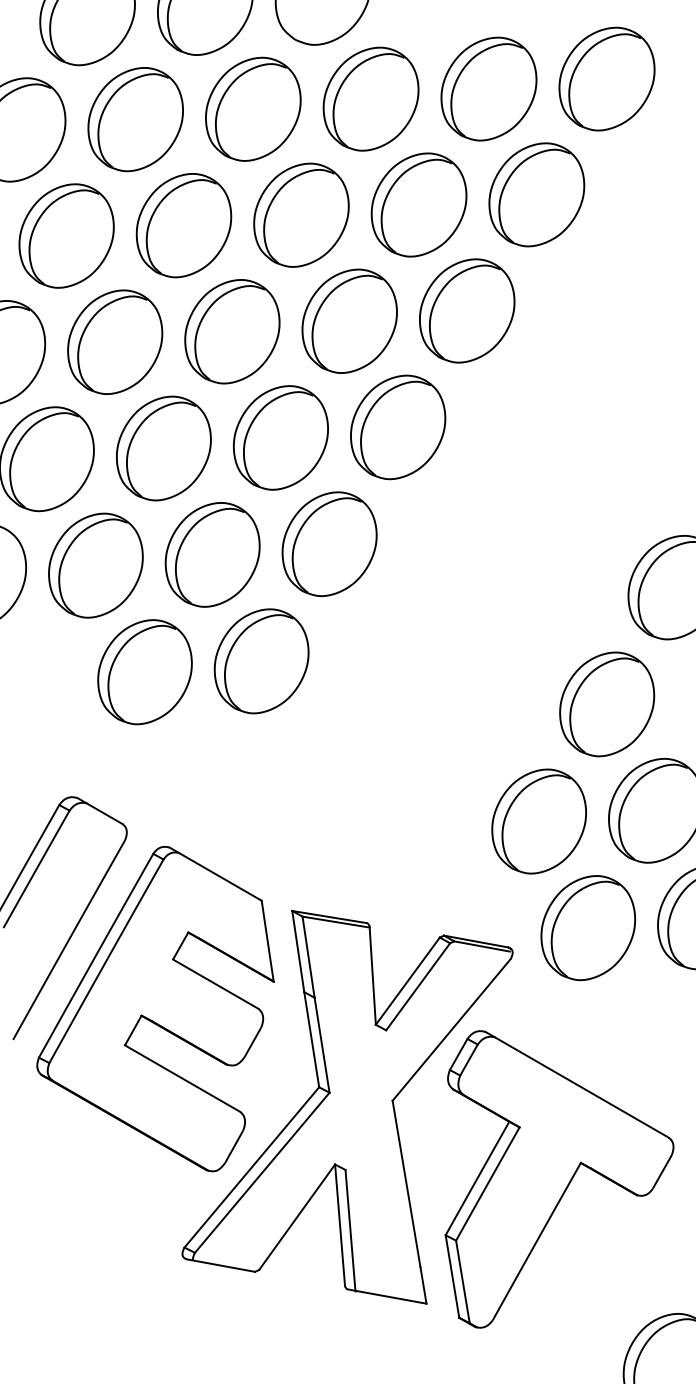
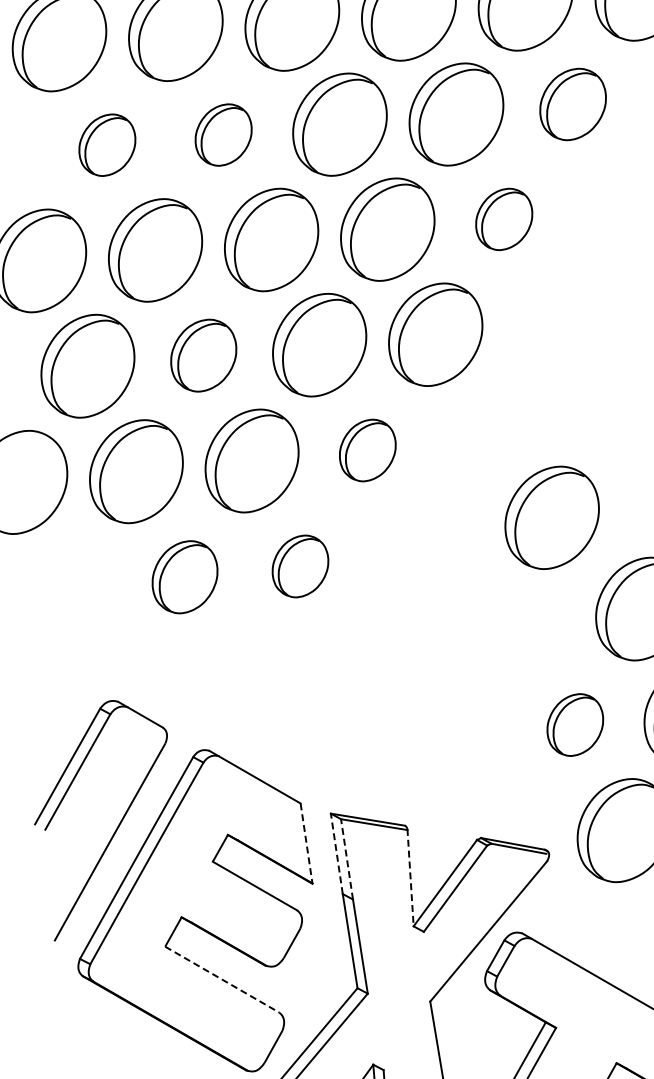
part: (536, 194) -> (572, 104), size x0.7
part: (183, 225) -> (223, 134), size x0.6
part: (66, 235) -> (107, 144), size x0.6
part: (467, 310) -> (504, 218), size x0.6
part: (163, 448) -> (203, 355), size x0.7
part: (329, 544) -> (367, 450), size x0.6
part: (515, 611) -> (551, 517), added
part: (261, 661) -> (300, 566), size x0.6
part: (144, 672) -> (184, 577), size x0.7
part: (538, 821) -> (574, 725), size x0.6
line: (267, 941) -> (306, 843), solid -> dashed
line: (298, 951) -> (337, 853), solid -> dashed
line: (308, 957) -> (346, 859), solid -> dashed
line: (372, 976) -> (410, 878), solid -> dashed
line: (183, 1078) -> (223, 979), solid -> dashed

